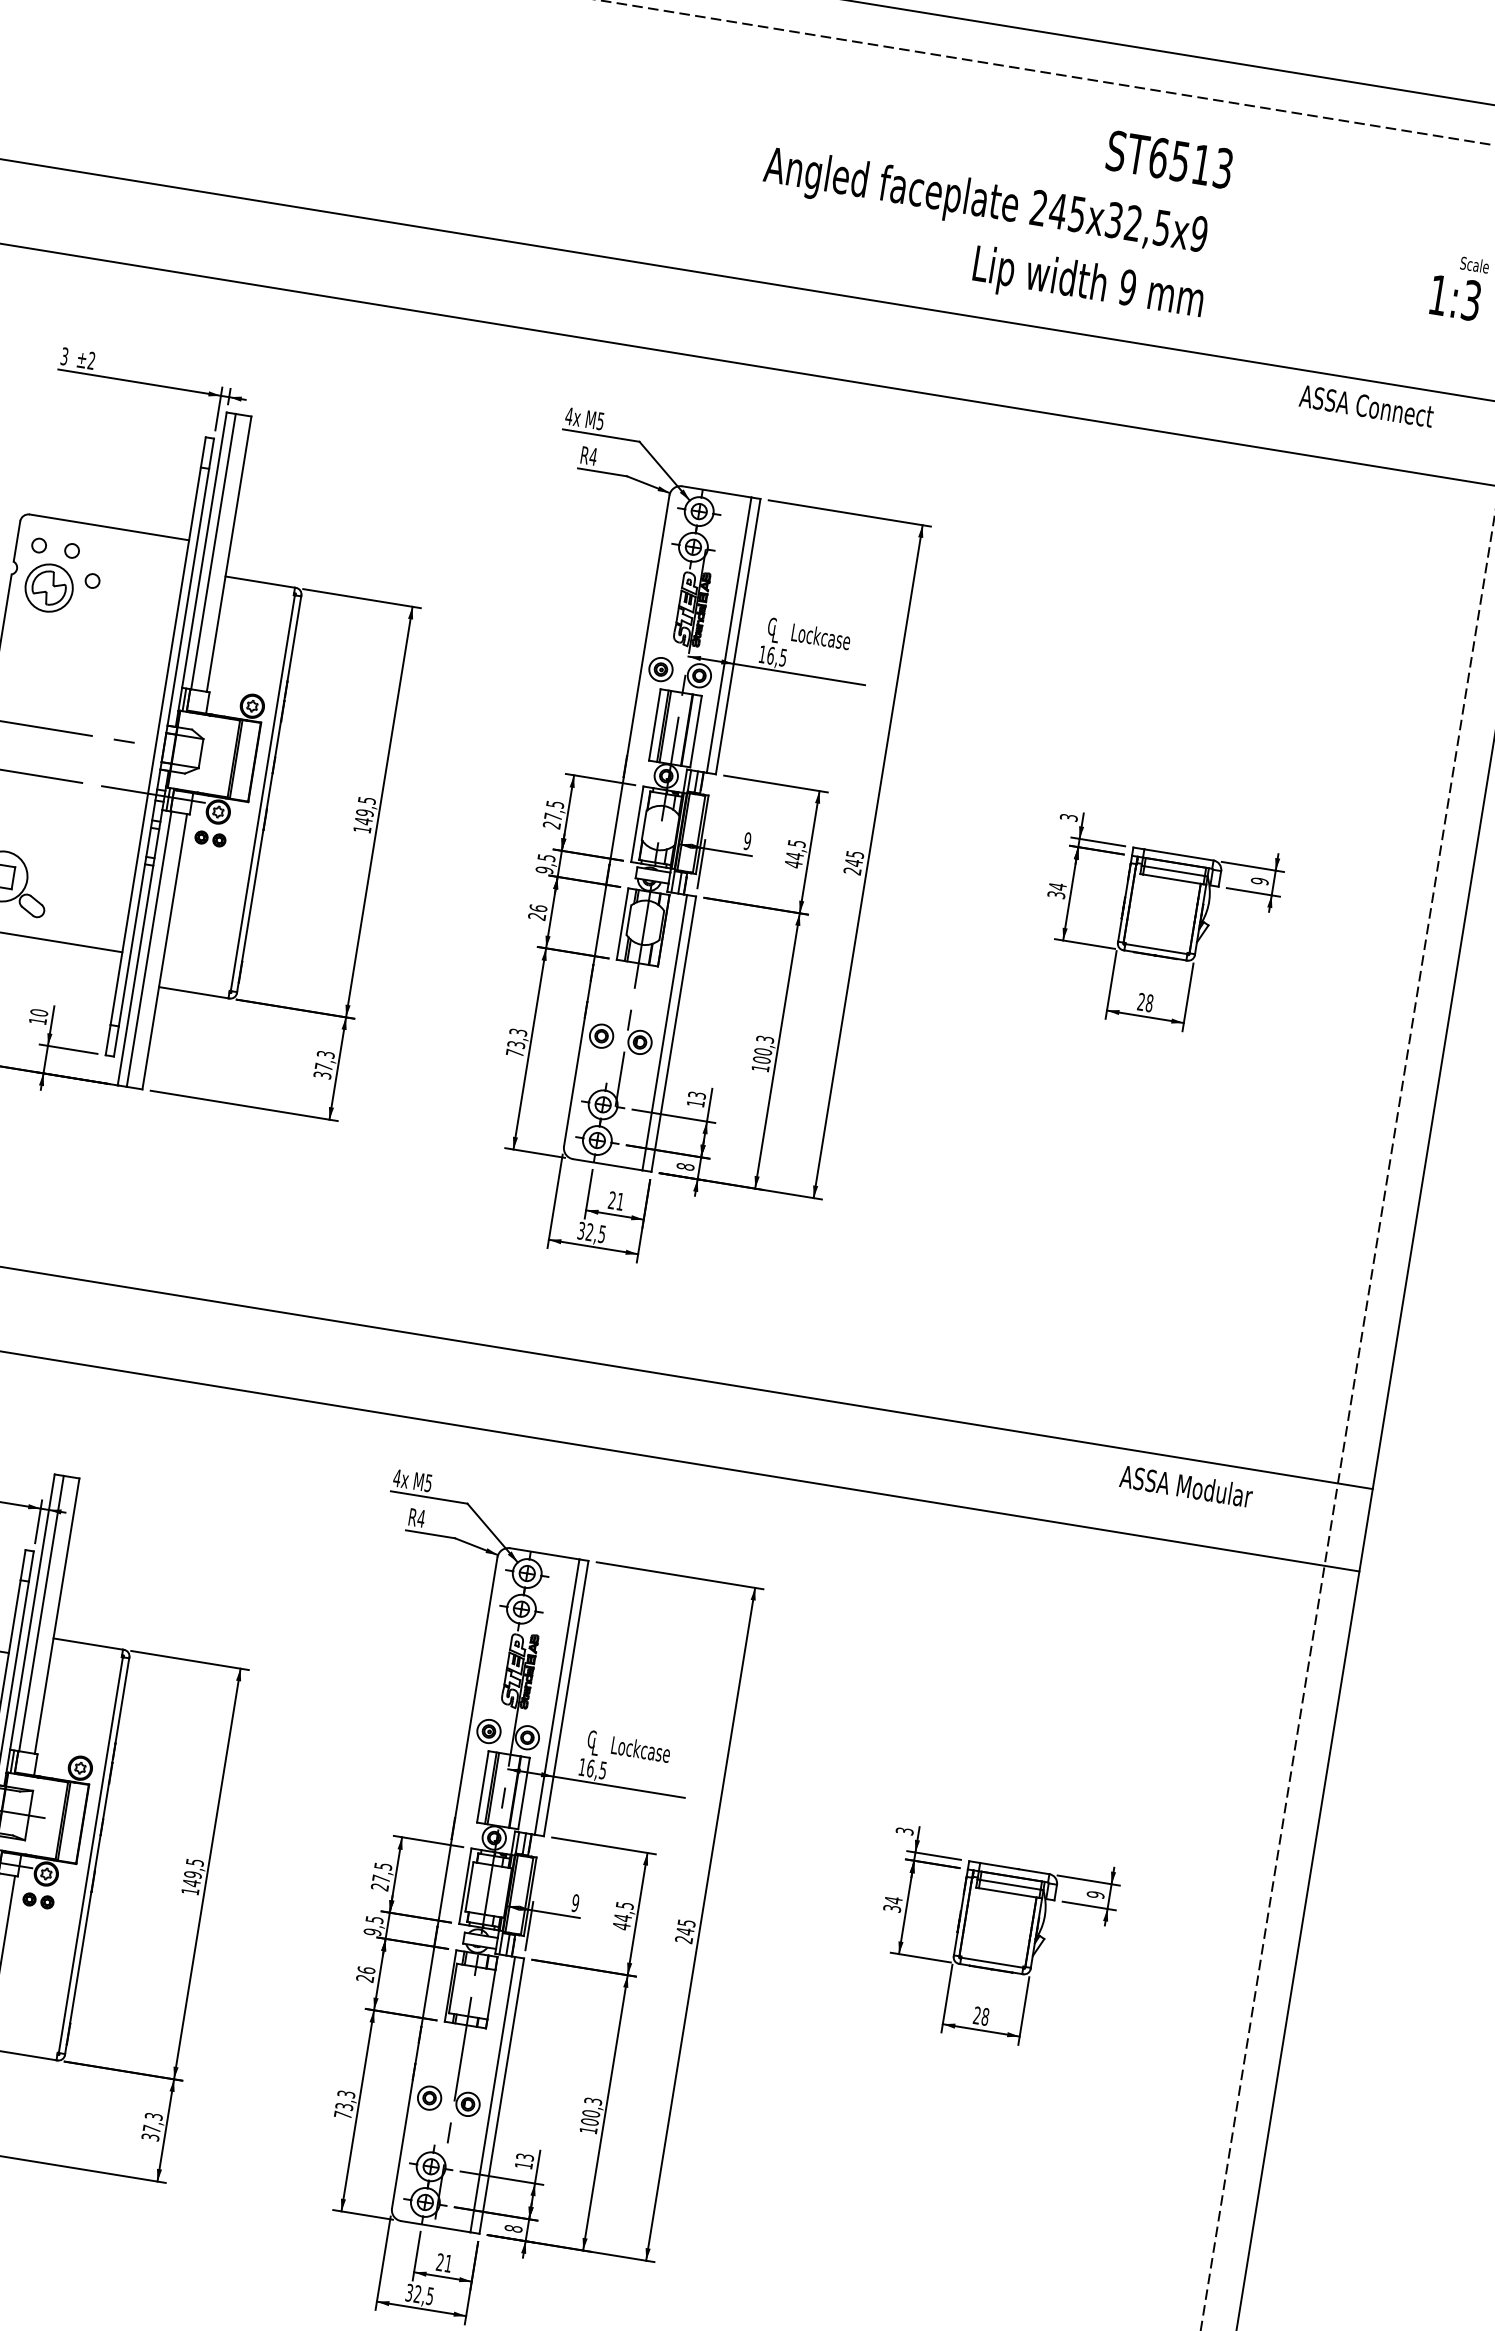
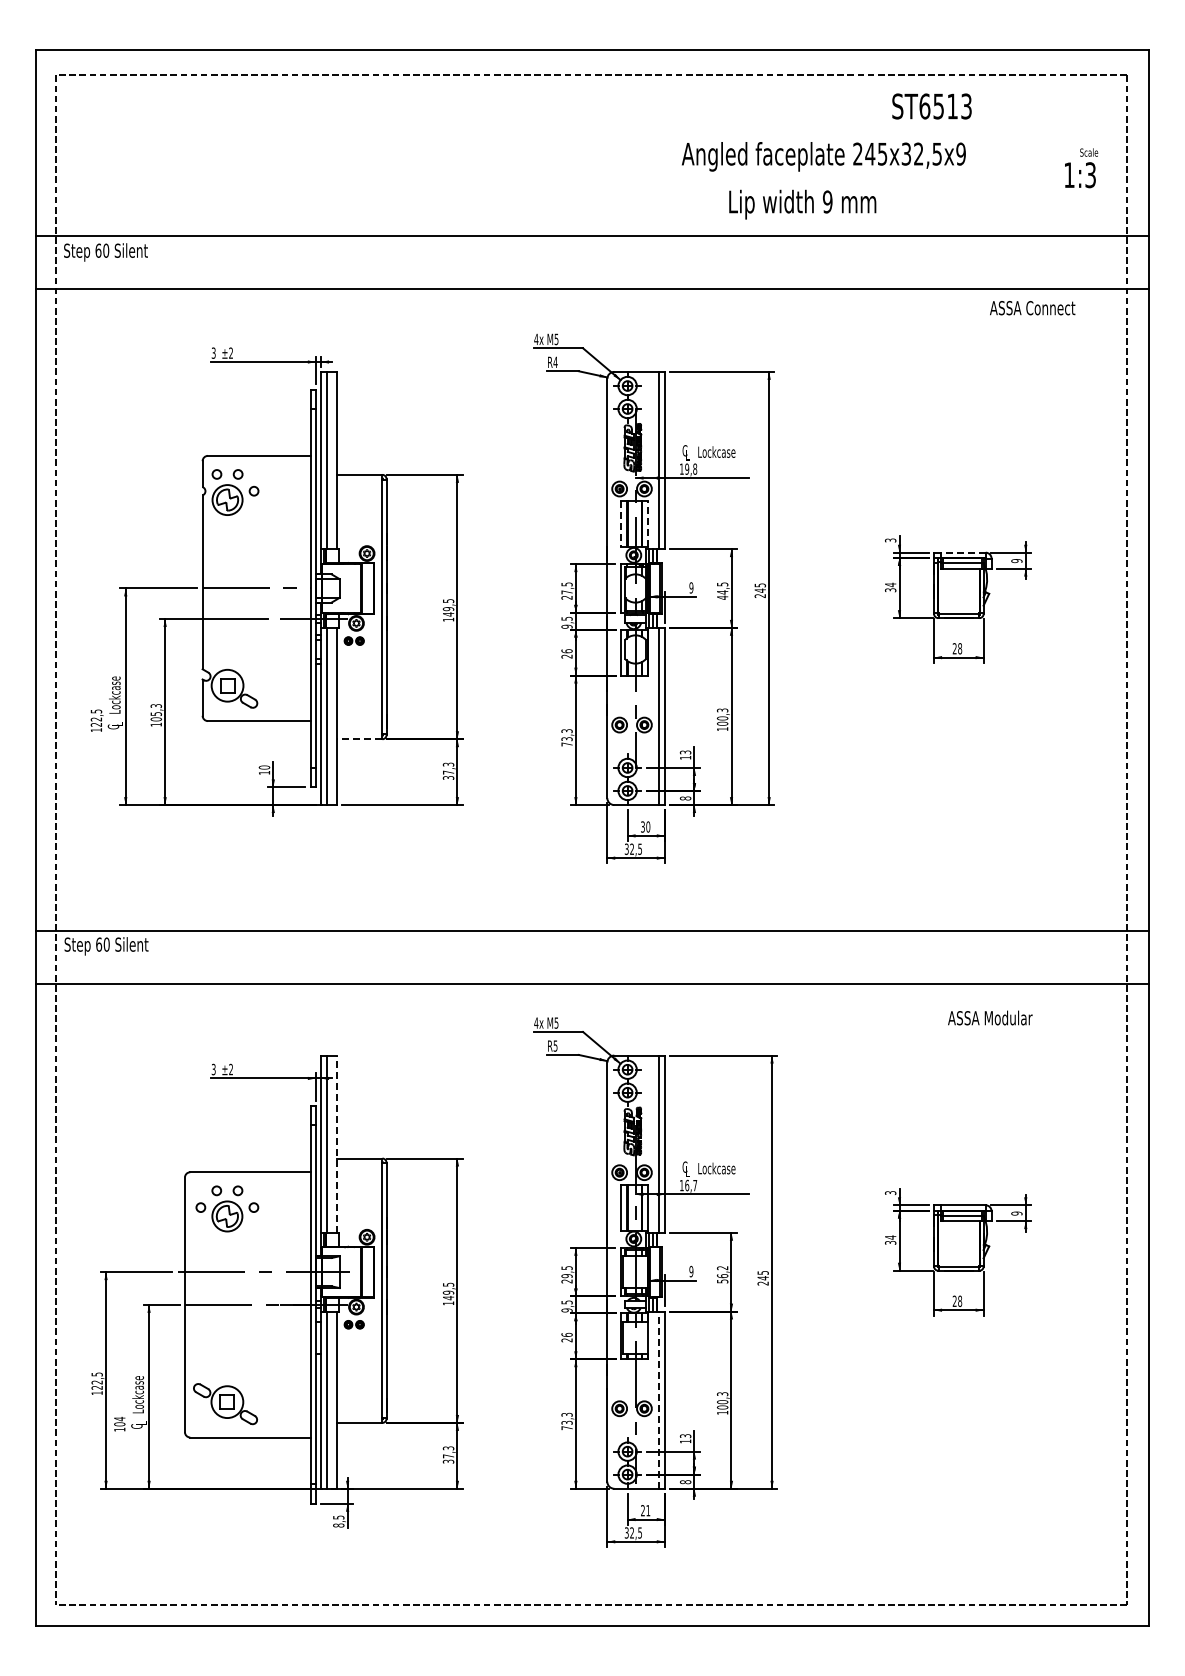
text: (1168, 159) -> (931, 106), moved
text: (984, 203) -> (823, 156), moved
text: (1088, 285) -> (802, 204), moved
text: (1366, 406) -> (1032, 308), moved
text: (777, 655) -> (691, 468), 16,5 -> 19,8
line: (654, 725) -> (621, 524), solid -> dashed
line: (695, 731) -> (647, 524), solid -> dashed
line: (1177, 854) -> (962, 552), solid -> dashed
line: (192, 992) -> (358, 739), solid -> dashed
text: (616, 1200) -> (645, 826), 21 -> 30
text: (1186, 1485) -> (990, 1017), moved
text: (421, 1517) -> (555, 1045), R4 -> R5
line: (57, 1616) -> (337, 1144), solid -> dashed
text: (603, 1770) -> (695, 1185), 16,5 -> 16,7
text: (380, 1879) -> (566, 1276), 27,5 -> 29,5
text: (623, 1915) -> (722, 1274), 44,5 -> 56,2
line: (492, 2095) -> (658, 1400), solid -> dashed

